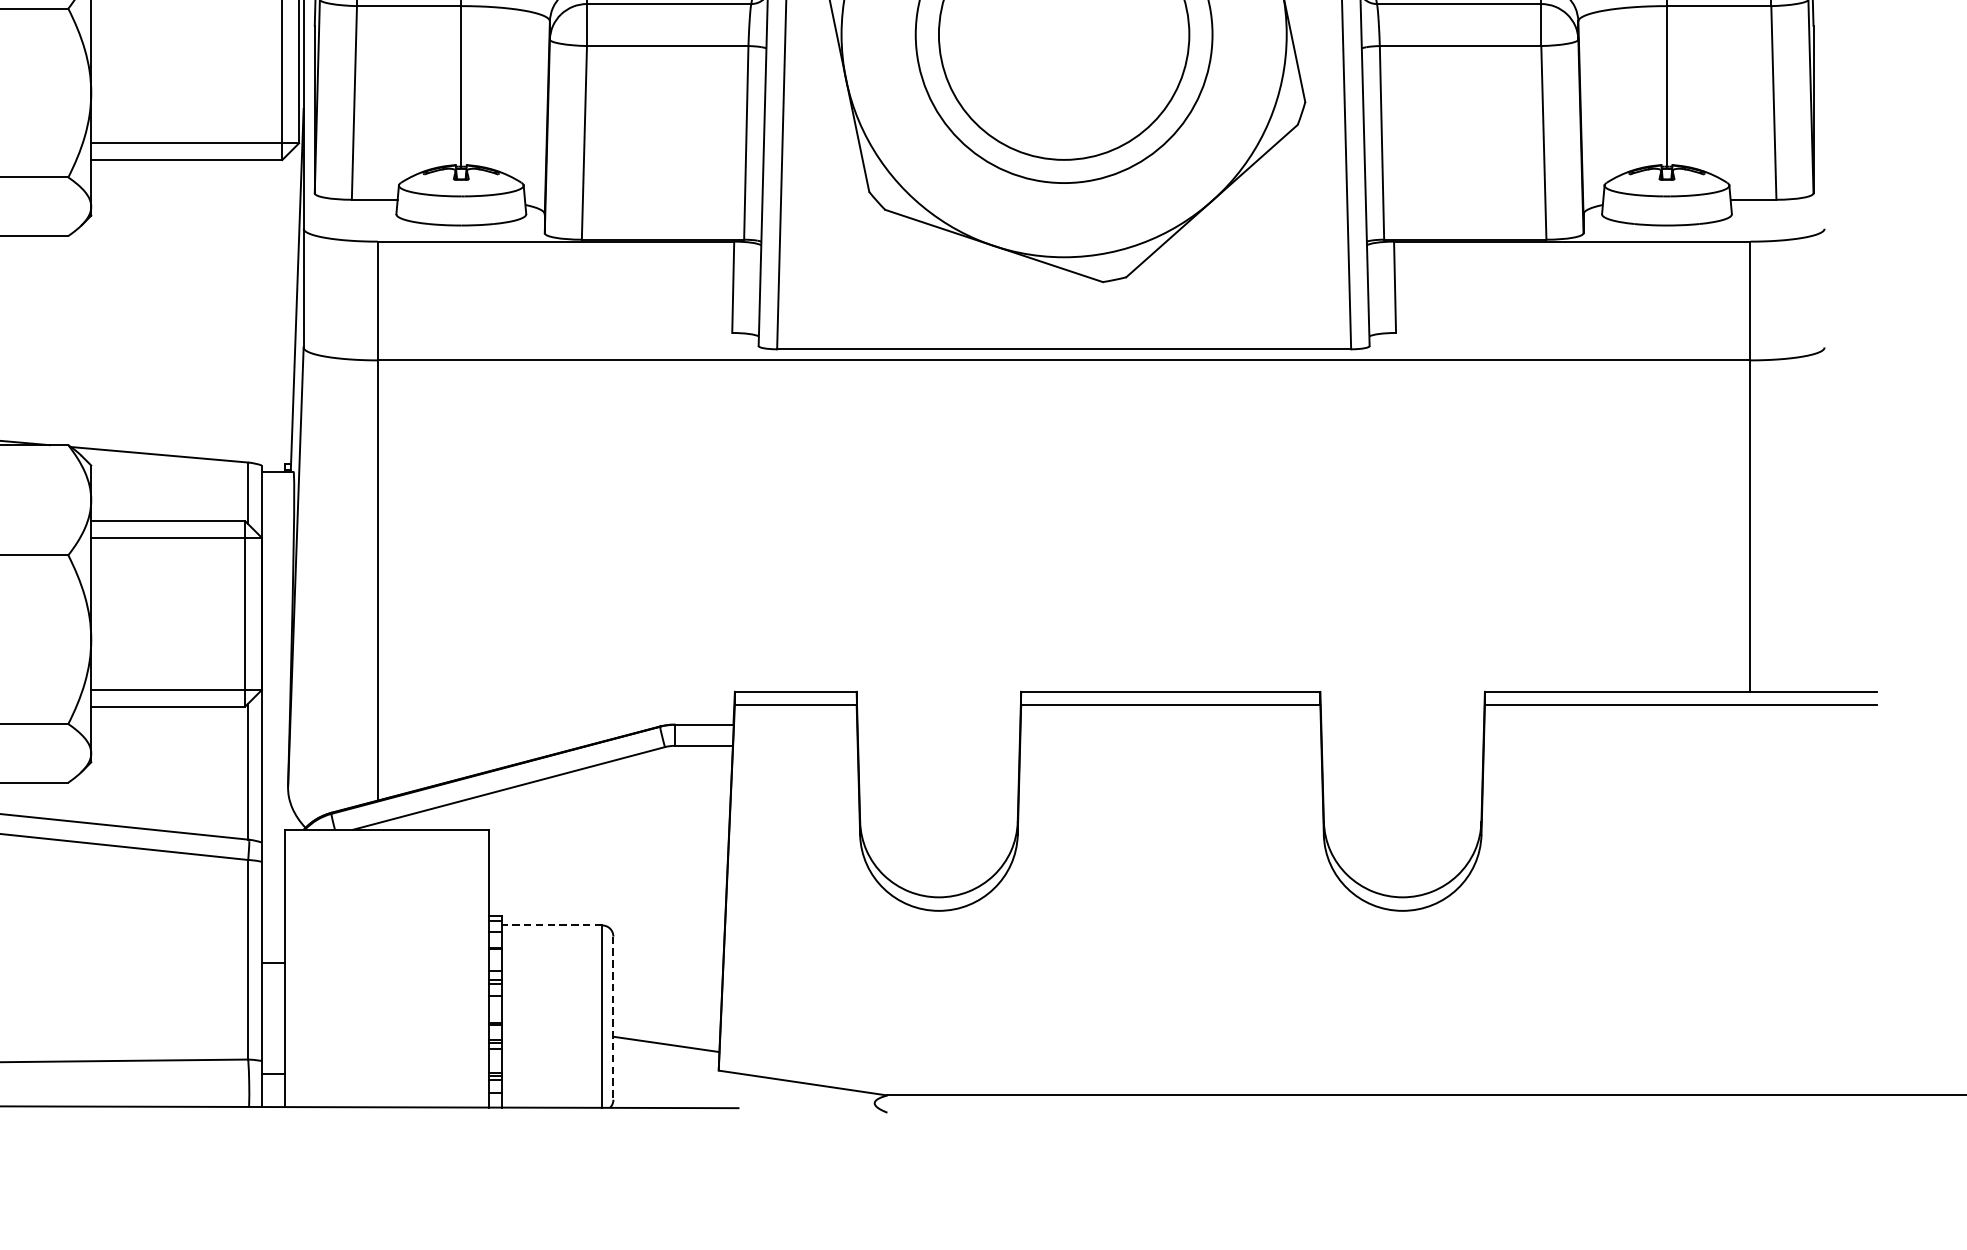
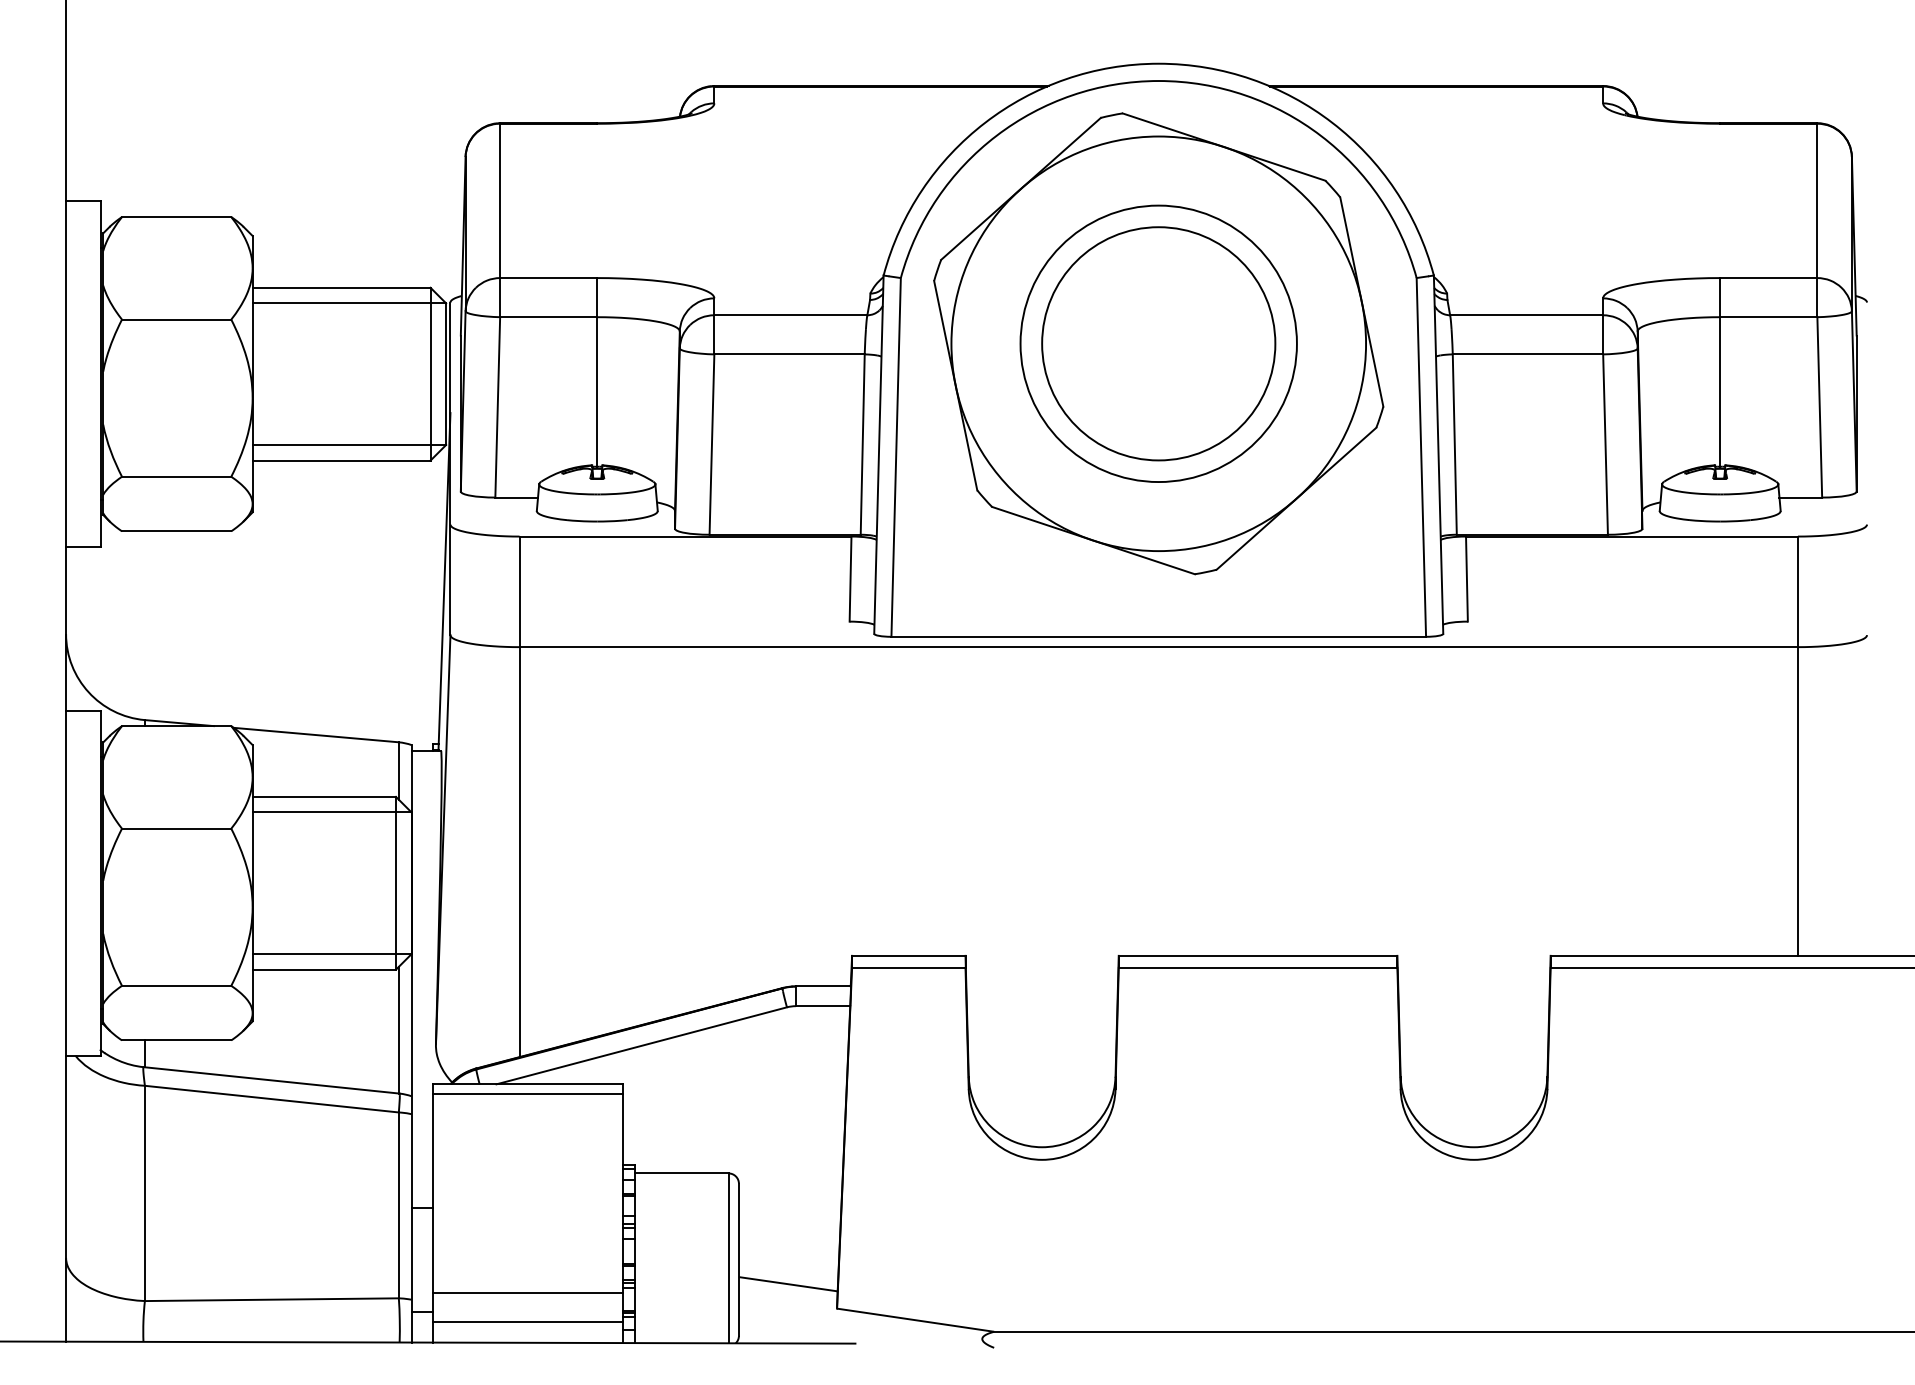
line: (387, 839) -> (528, 1093), added
line: (551, 925) -> (681, 1173), dashed -> solid
line: (612, 1018) -> (738, 1260), dashed -> solid
line: (387, 1053) -> (528, 1292), added
line: (387, 1085) -> (528, 1322), added

